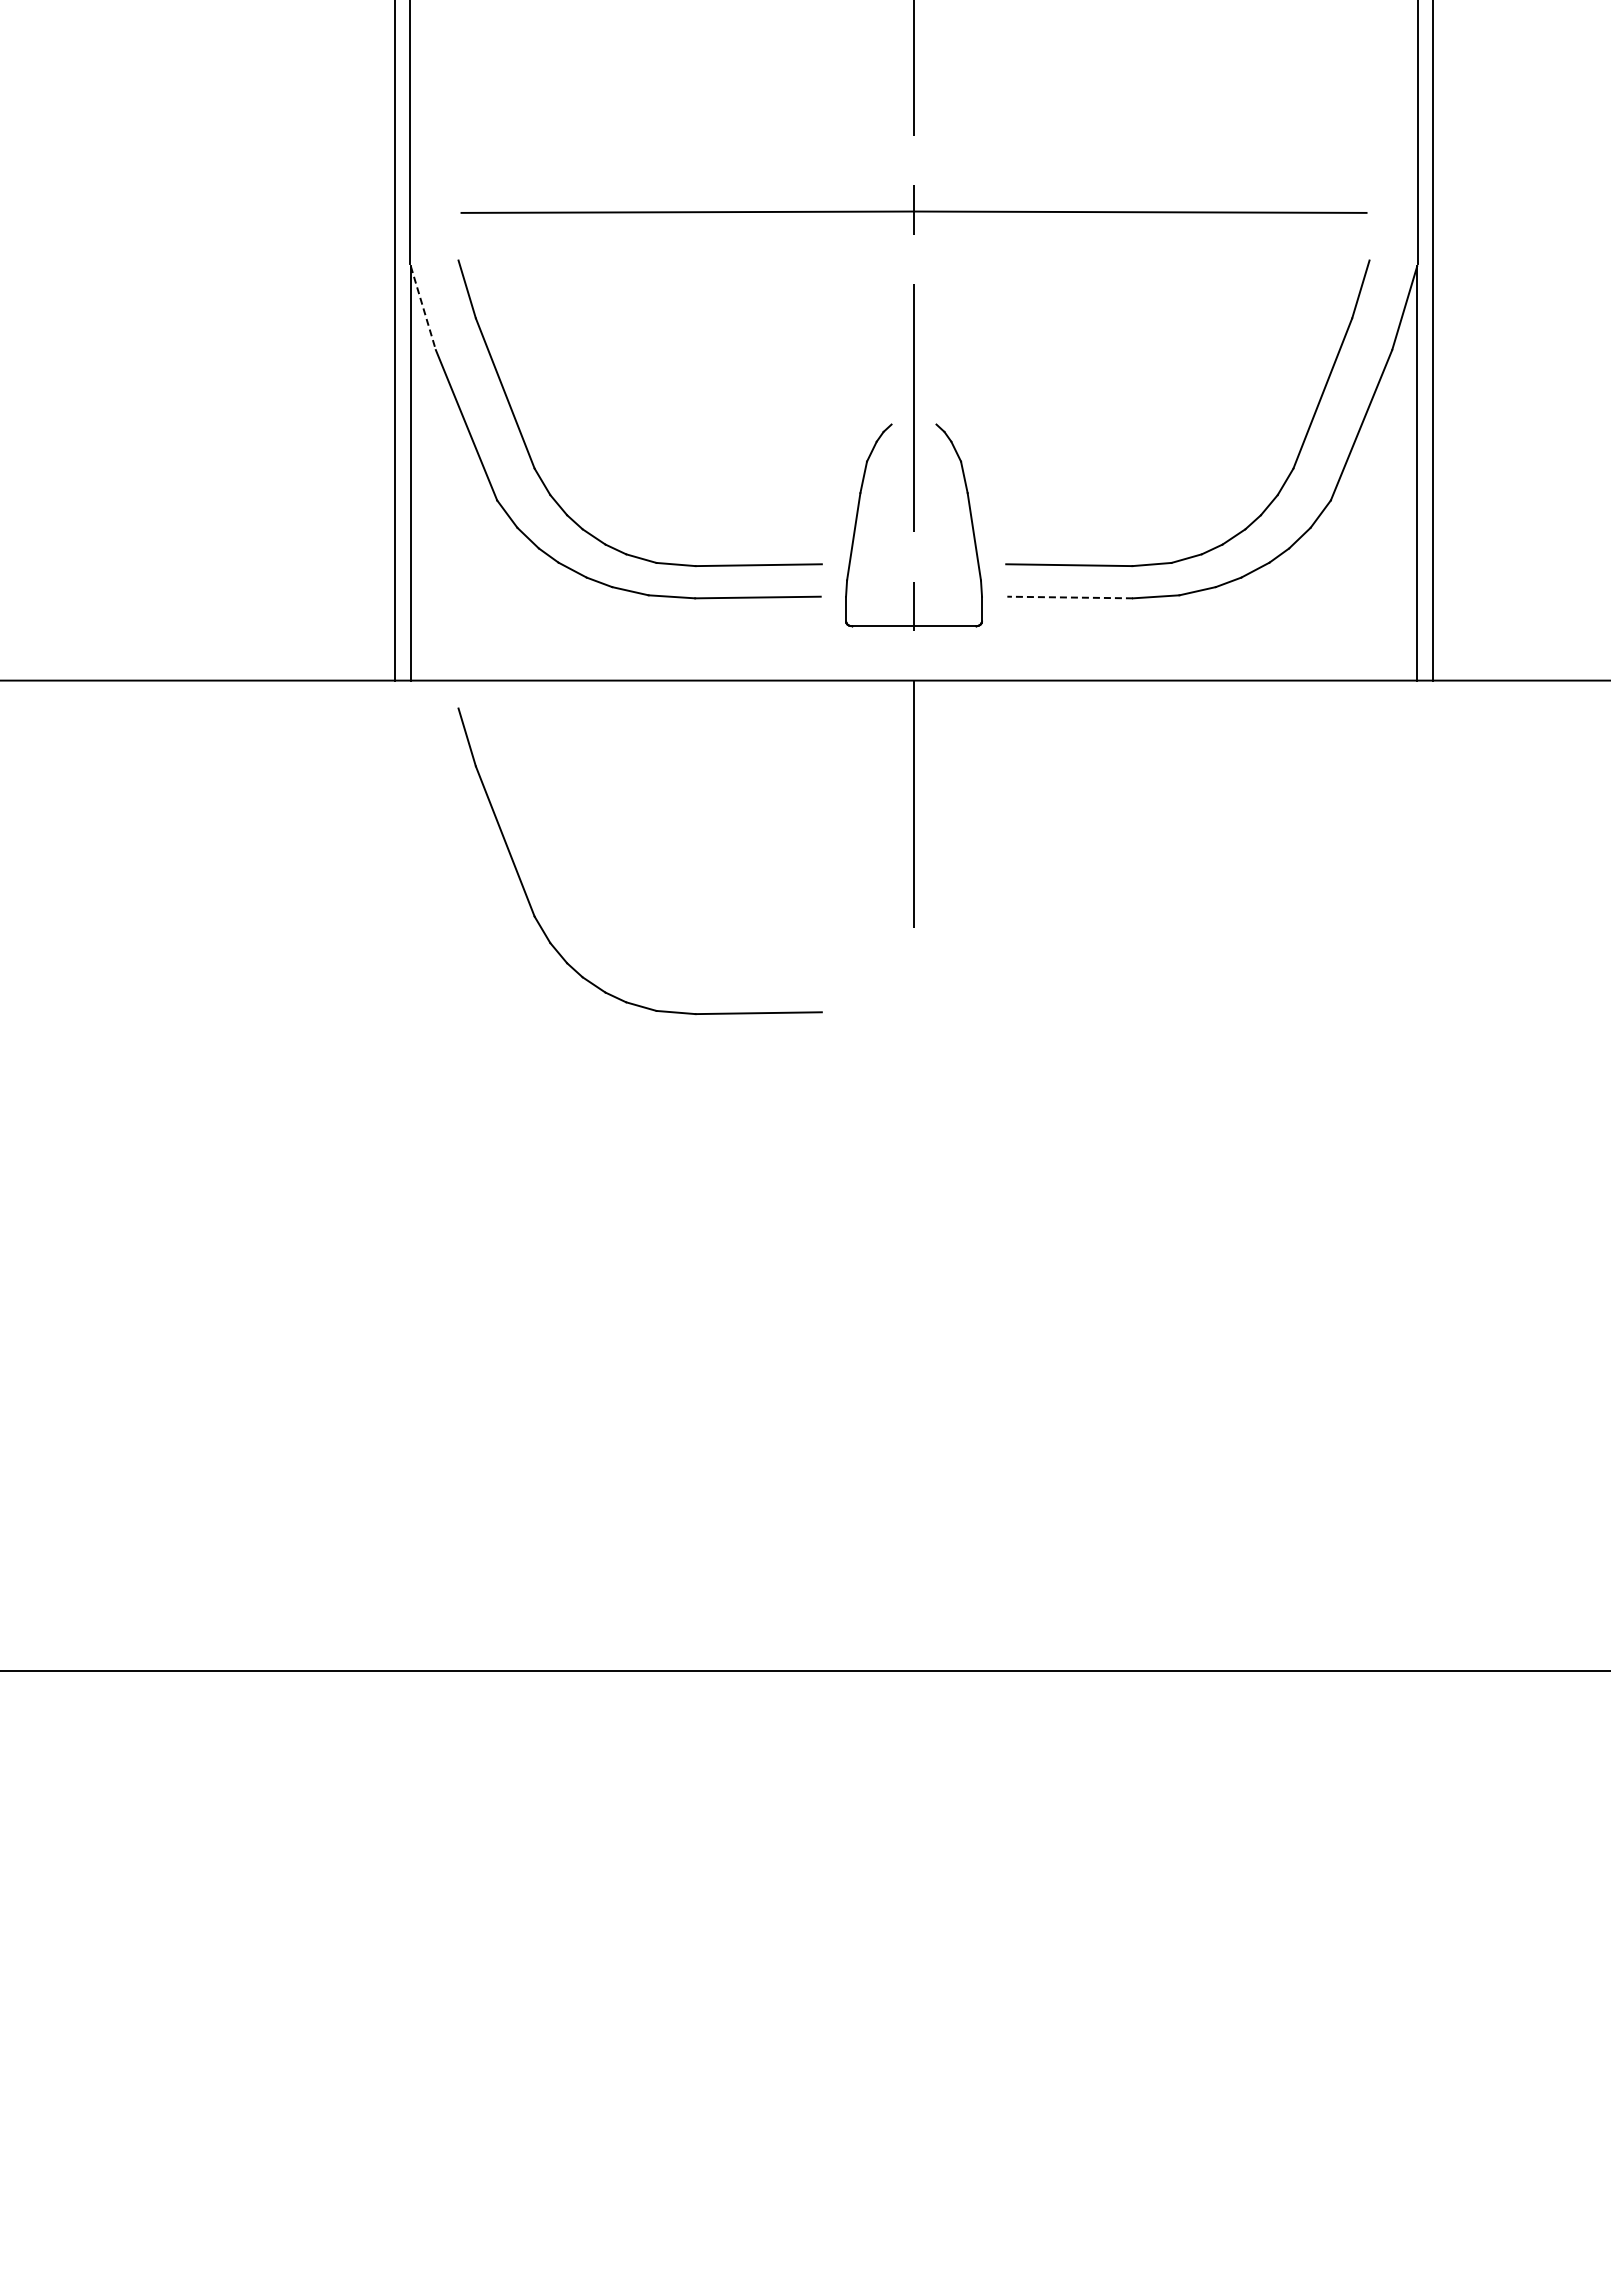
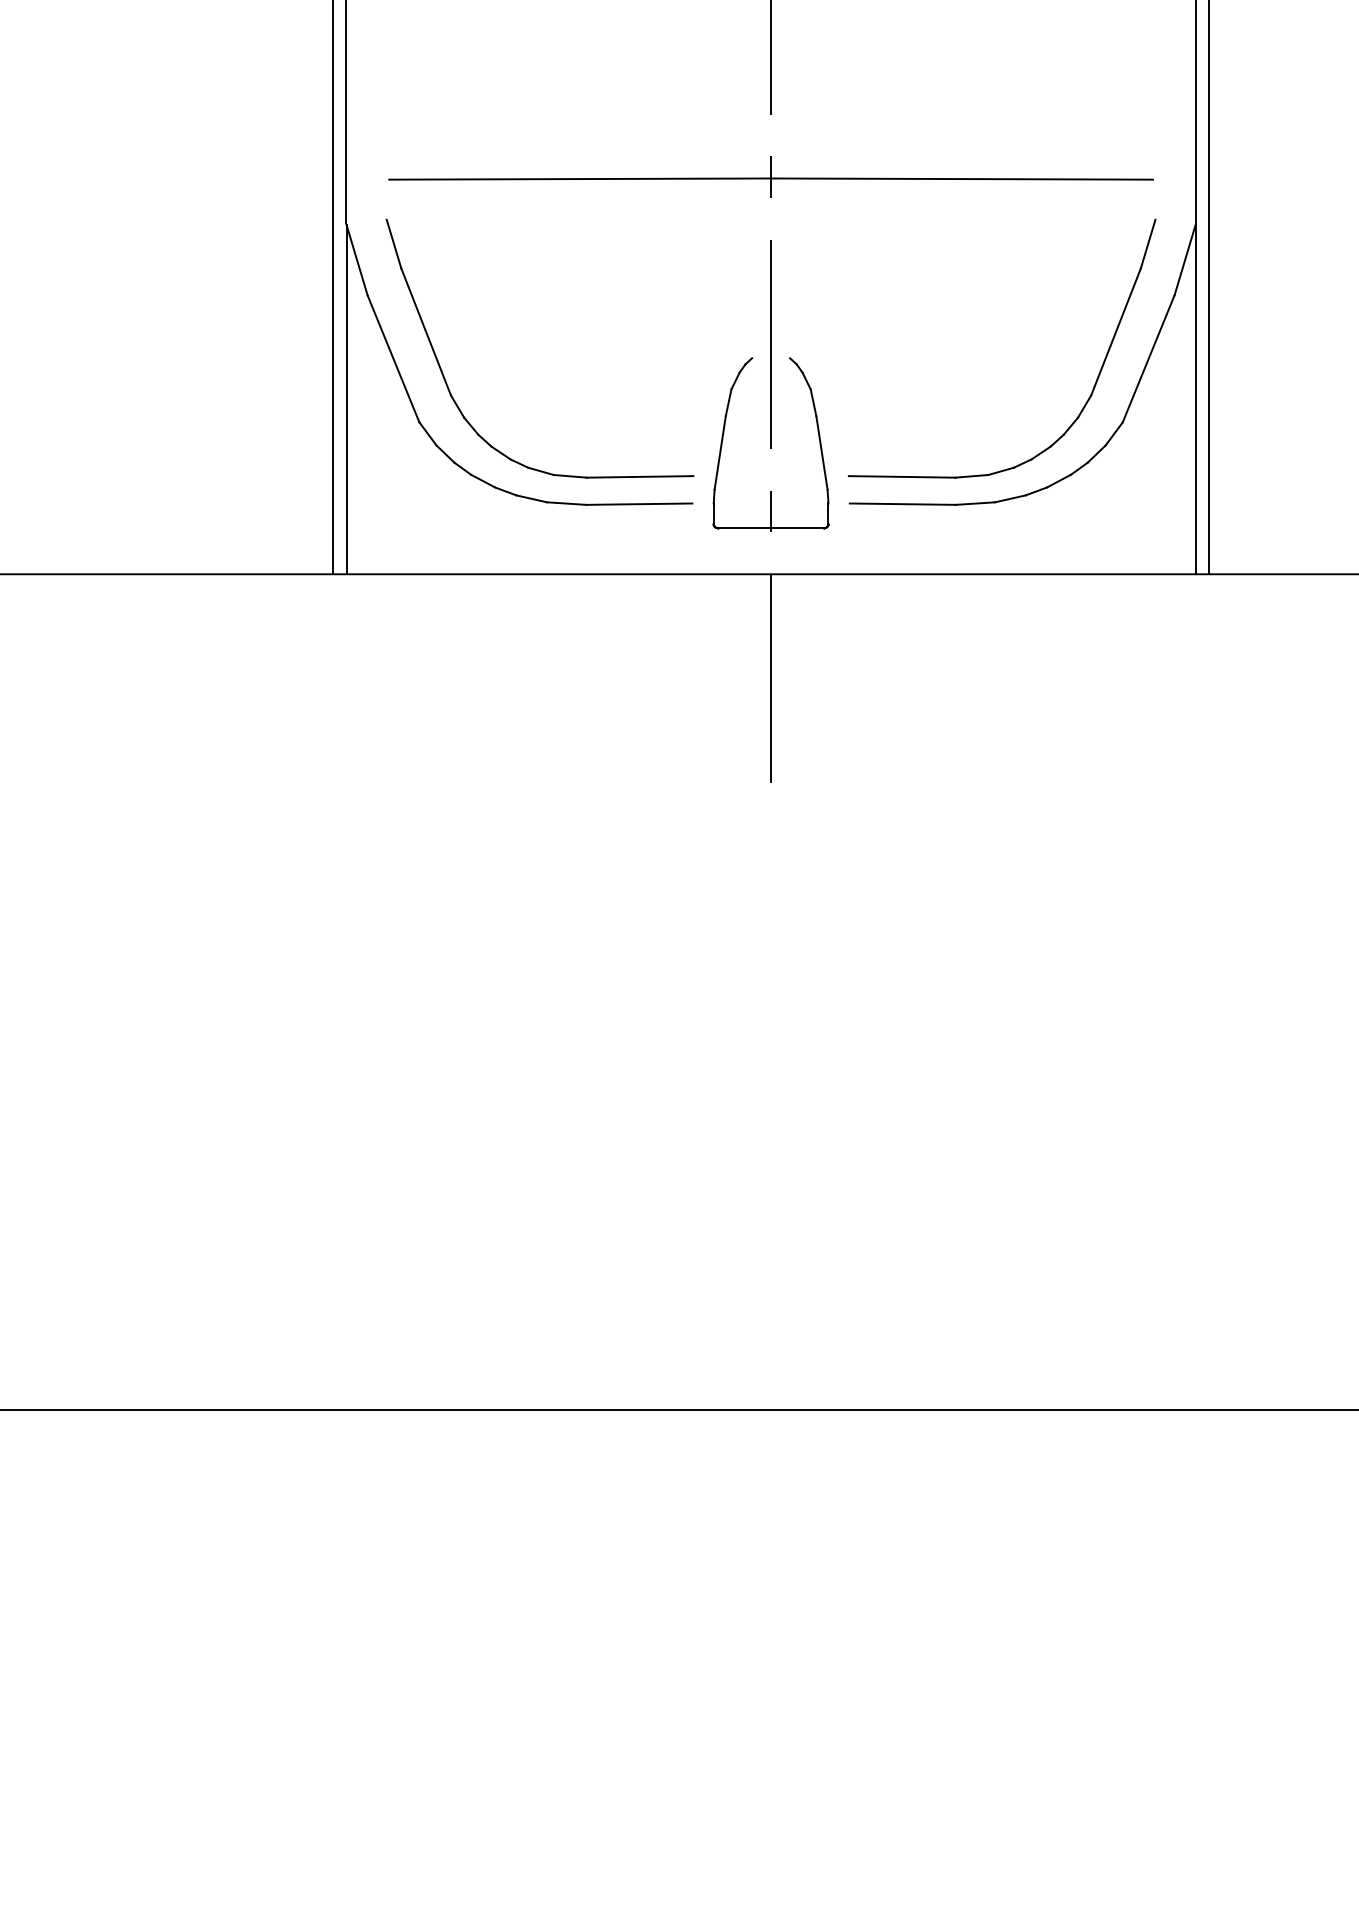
line: (423, 308) -> (357, 260), dashed -> solid
line: (1070, 597) -> (903, 504), dashed -> solid
part: (530, 902) -> (447, 761), removed

